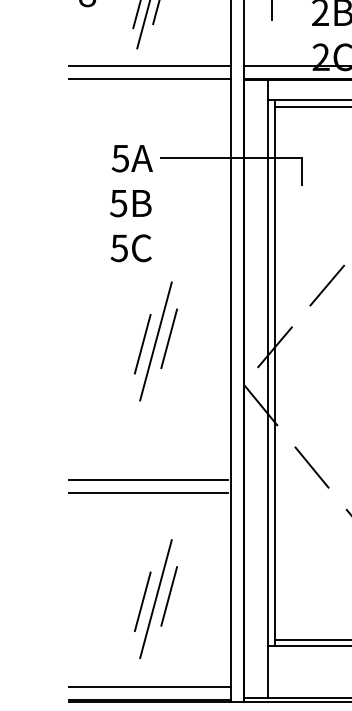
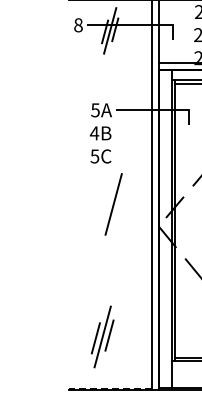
line: (149, 65) -> (110, 62), removed
line: (149, 79) -> (110, 69), removed
text: (118, 203) -> (94, 133), 5B -> 4B
line: (169, 339) -> (120, 203), removed
line: (141, 343) -> (106, 205), removed
line: (147, 479) -> (109, 275), removed
line: (147, 493) -> (109, 282), removed
part: (155, 598) -> (102, 336), moved
line: (149, 687) -> (110, 382), removed
line: (149, 699) -> (110, 388), solid -> dashed

